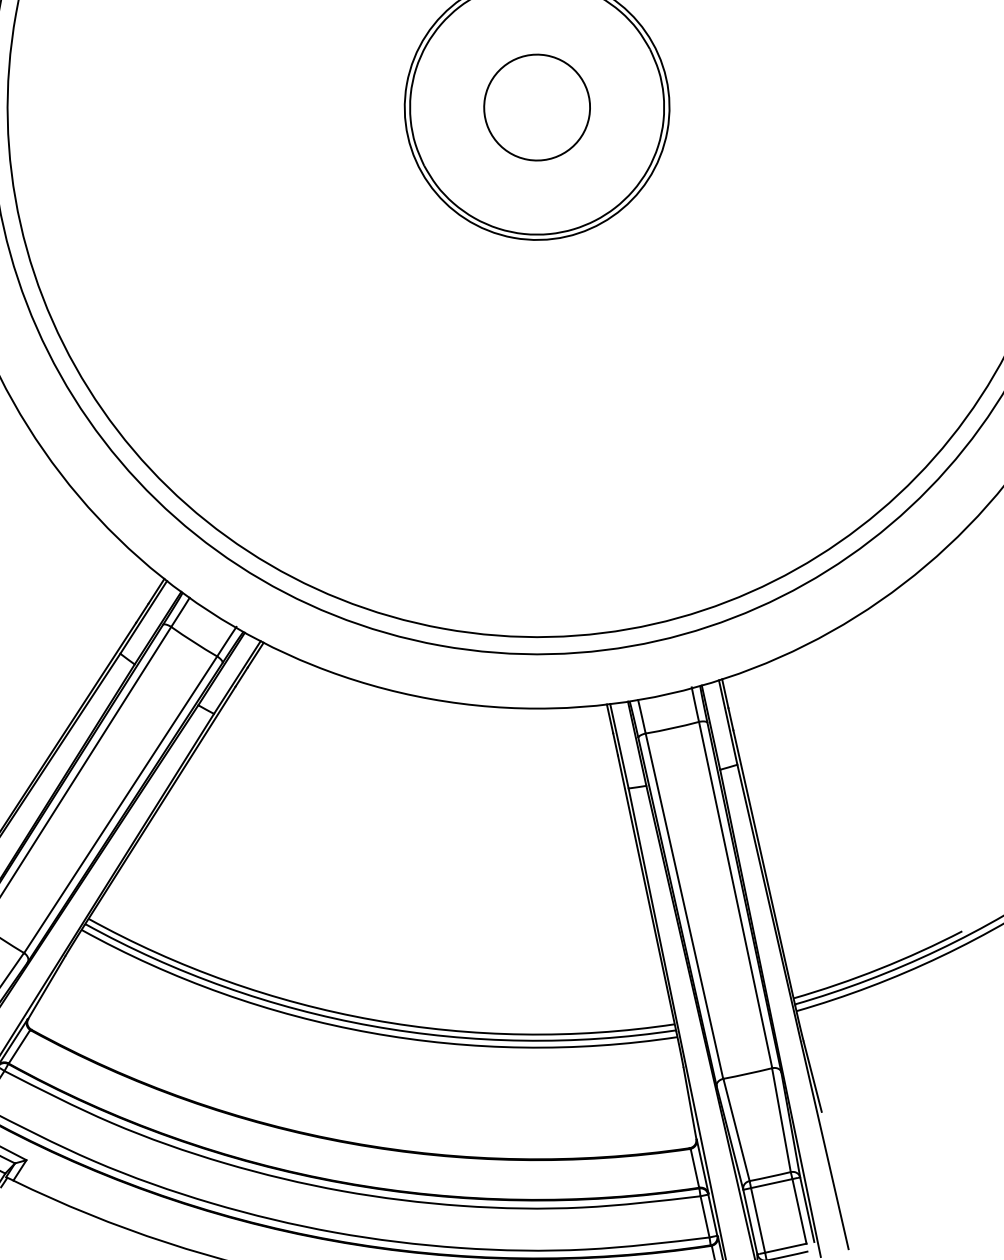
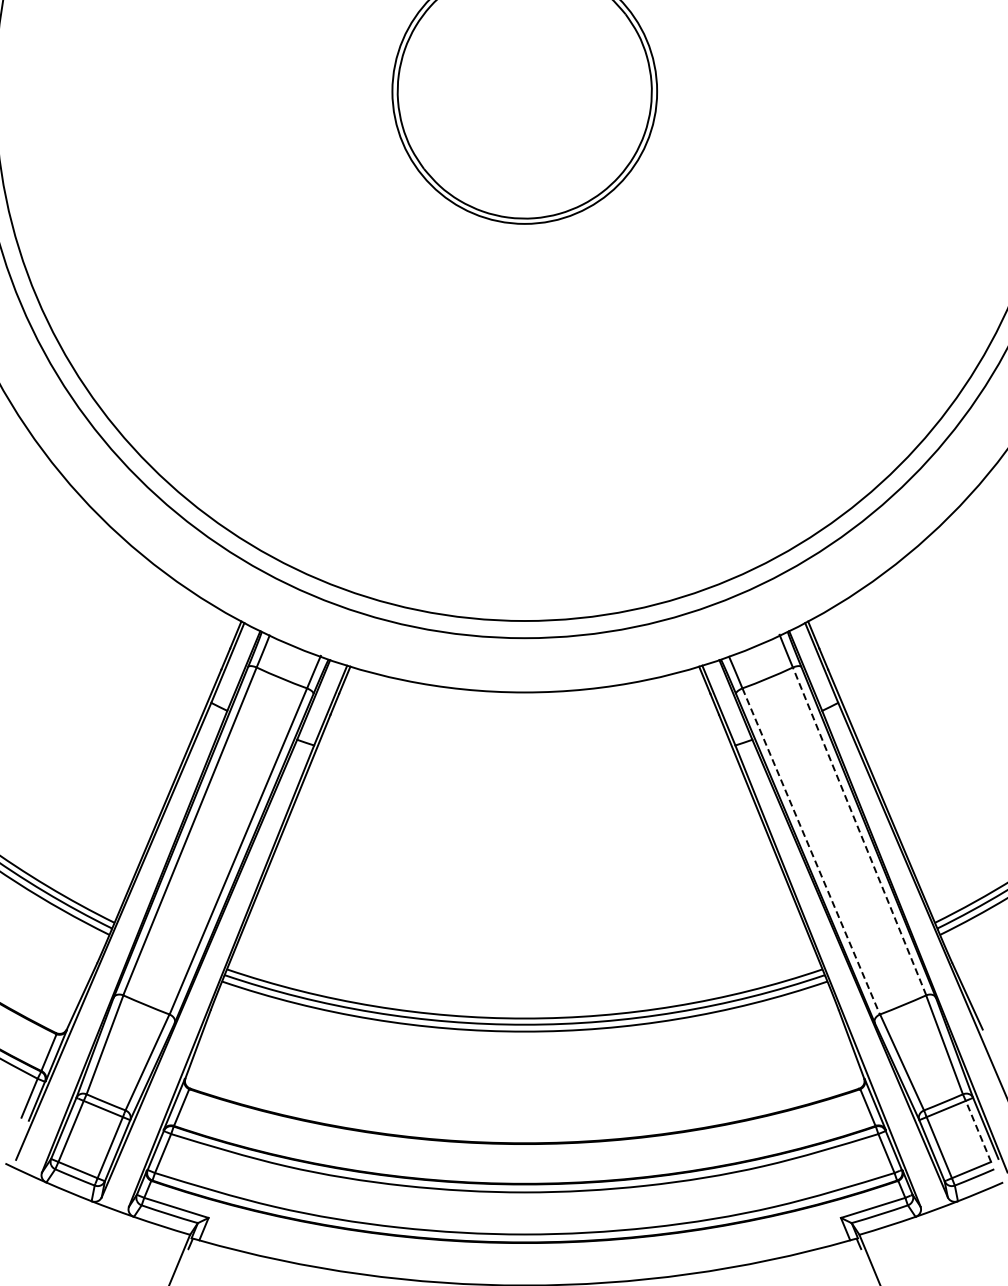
circle: (536, 107) -> (524, 91), removed
line: (735, 895) -> (859, 831), solid -> dashed
line: (684, 906) -> (811, 851), solid -> dashed
line: (799, 1211) -> (978, 1131), solid -> dashed

